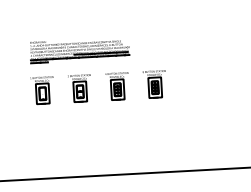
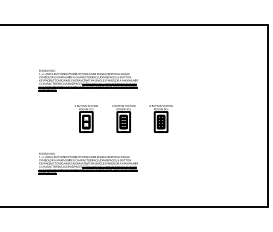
part: (42, 90) -> (48, 118), removed
part: (83, 133) -> (87, 163), added

